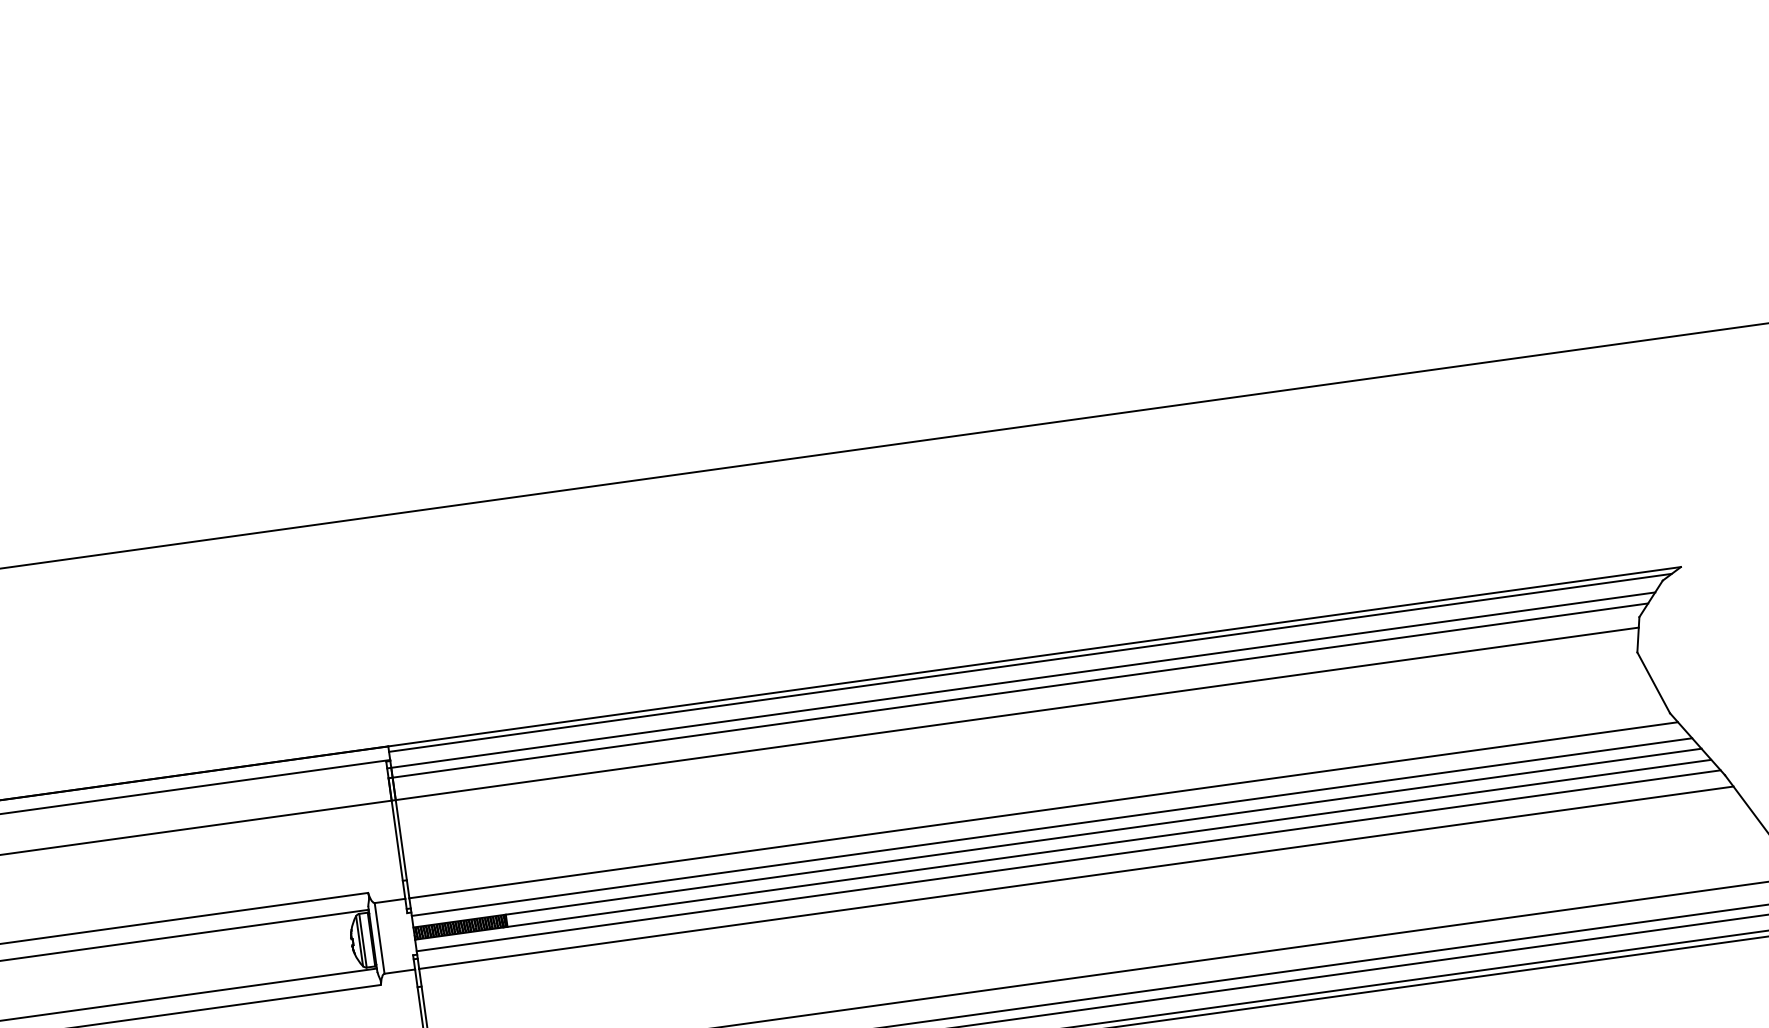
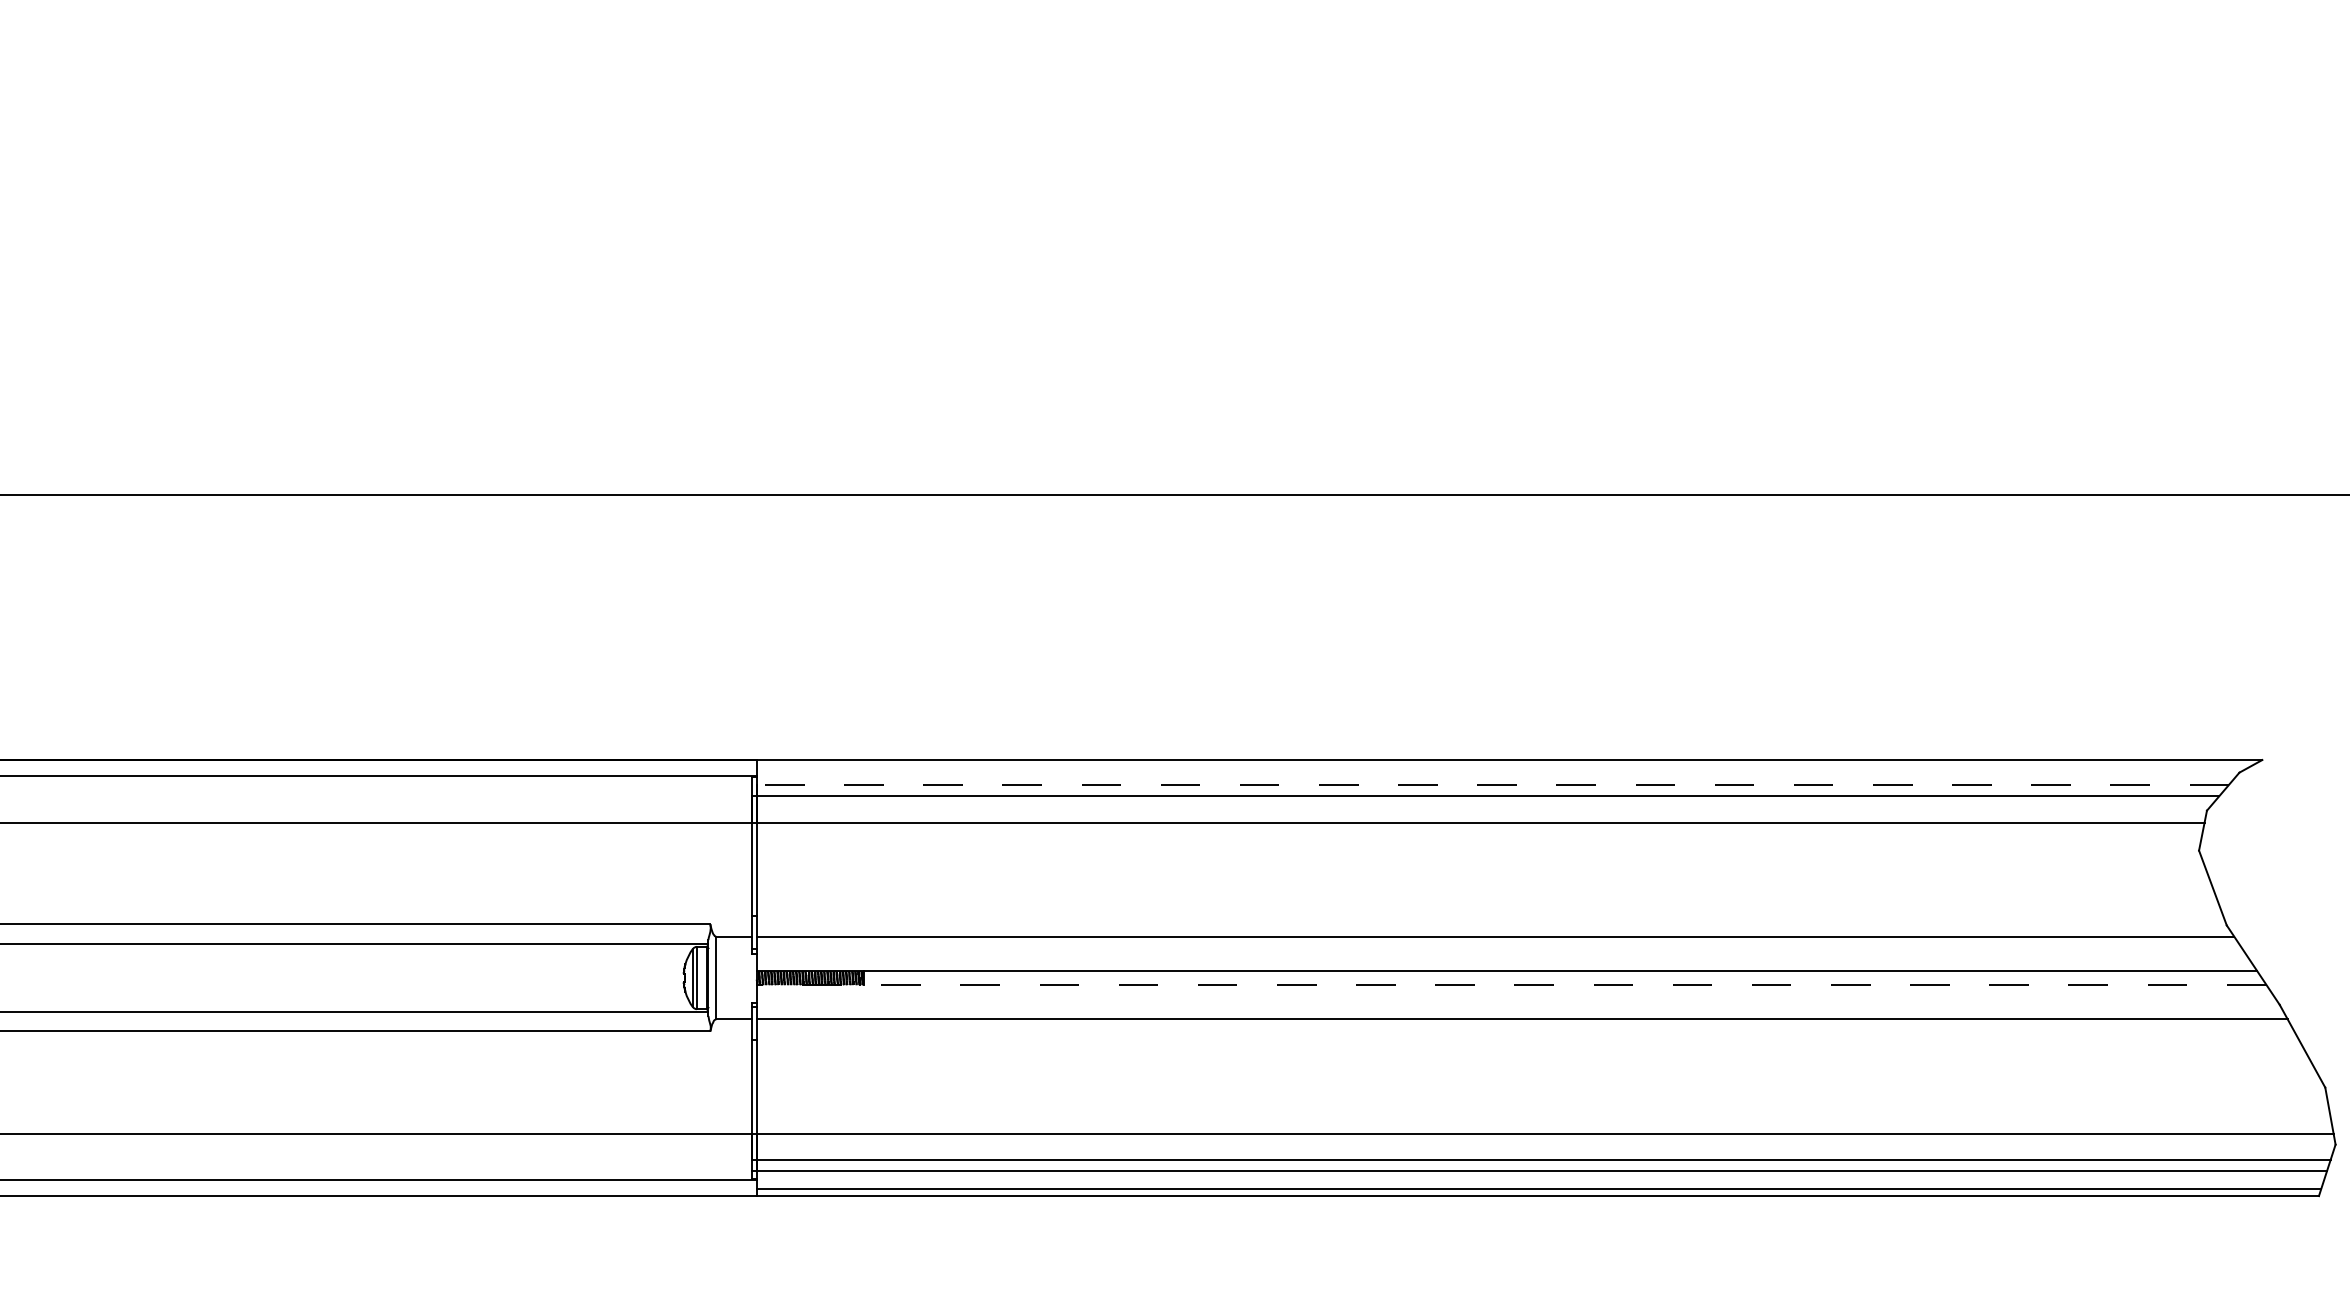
line: (1030, 663) -> (1503, 766), removed
line: (1021, 680) -> (1490, 784), solid -> dashed
line: (1052, 827) -> (1502, 957), removed
line: (1063, 850) -> (1511, 985), solid -> dashed
line: (1068, 860) -> (1515, 998), removed

